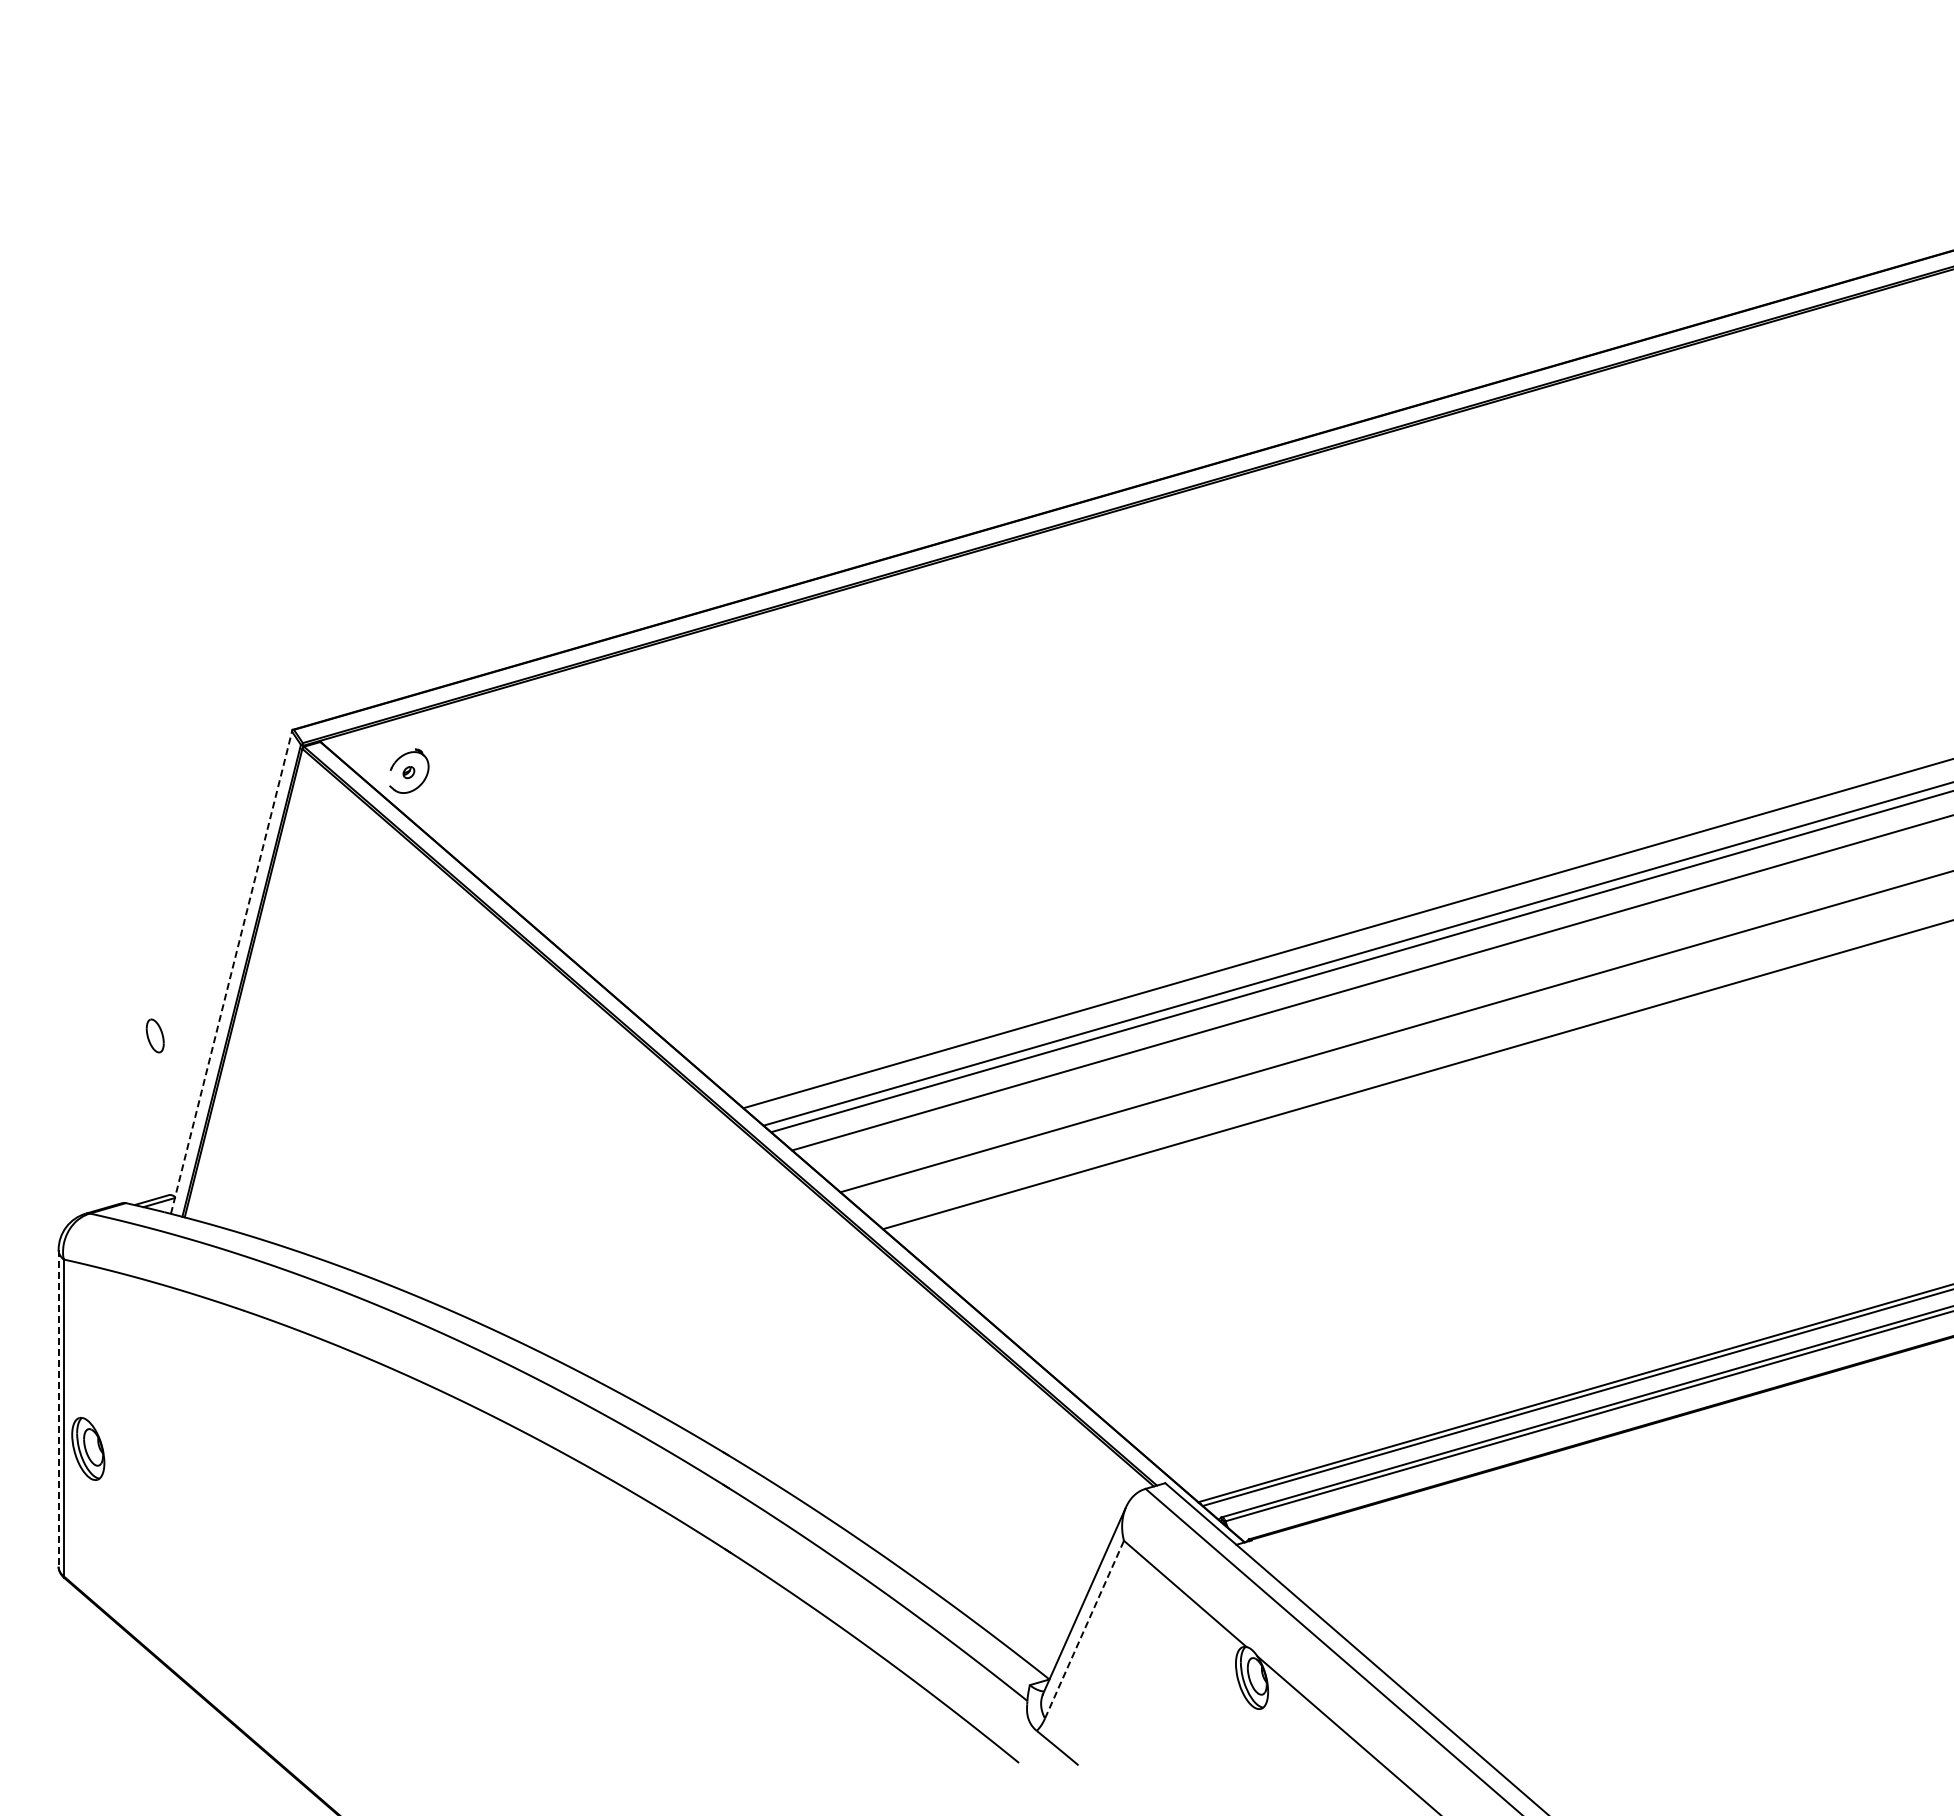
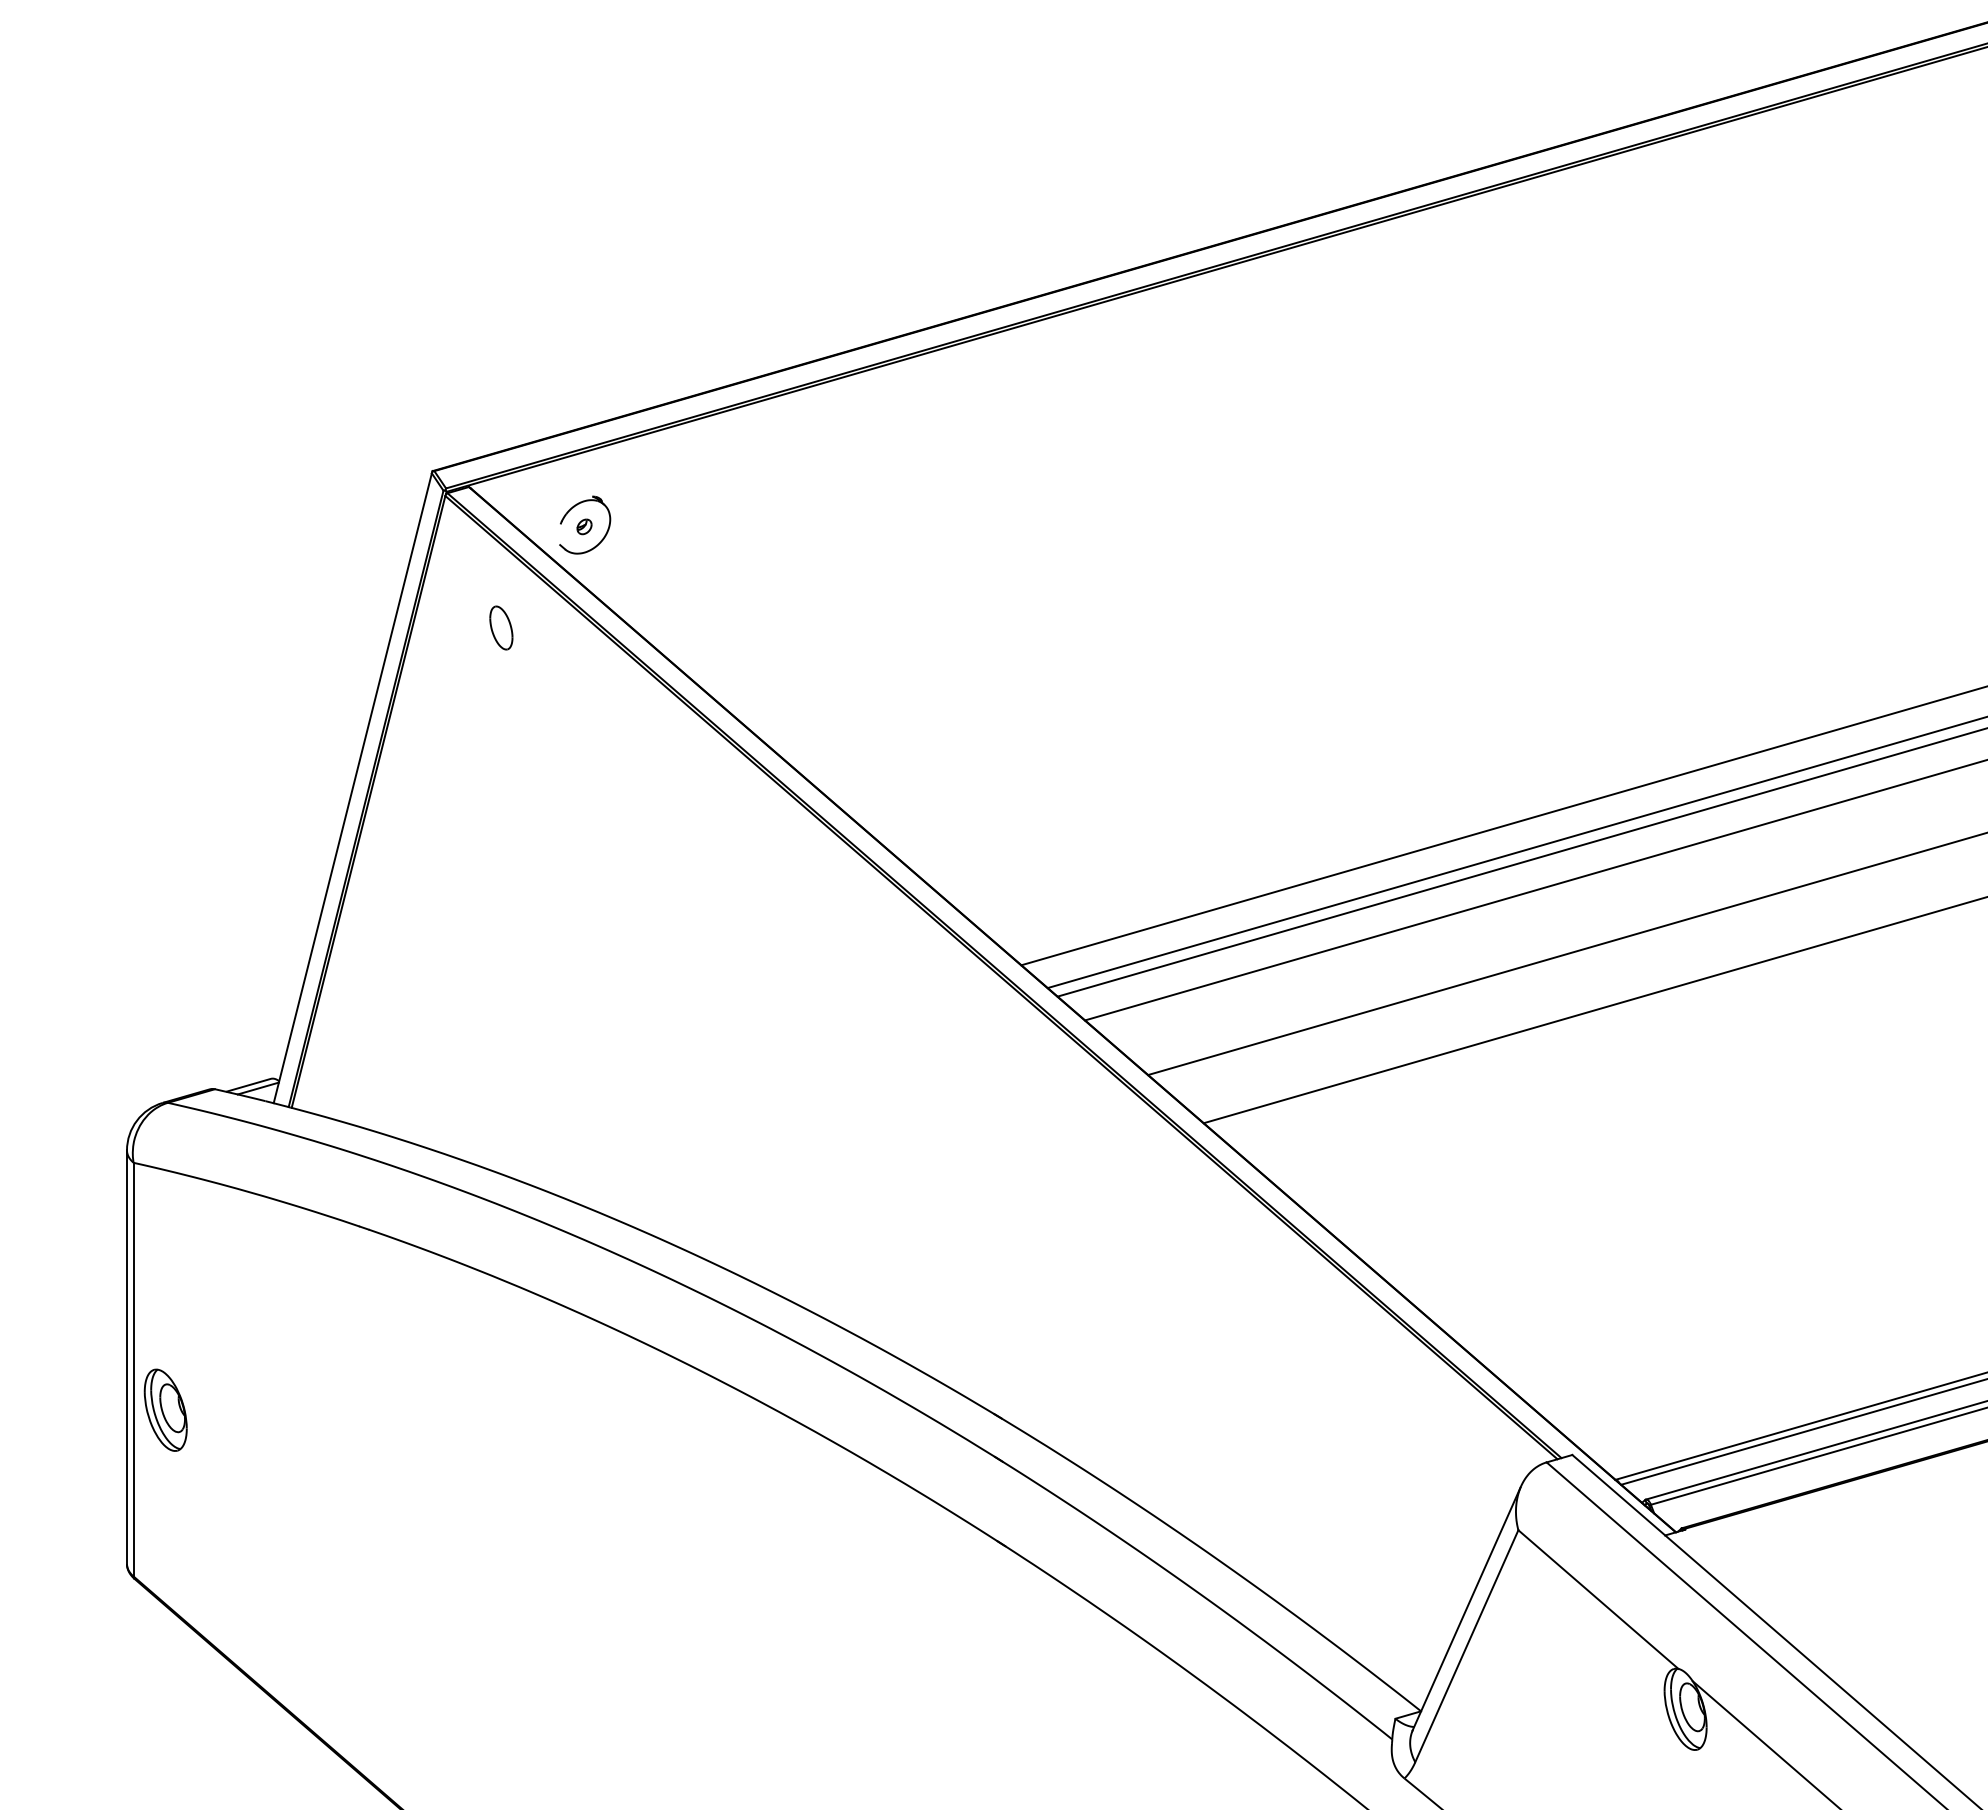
line: (231, 972) -> (352, 788), dashed -> solid
part: (154, 1035) -> (500, 627), moved
line: (58, 1408) -> (126, 1357), dashed -> solid
line: (1084, 1629) -> (1466, 1646), dashed -> solid

